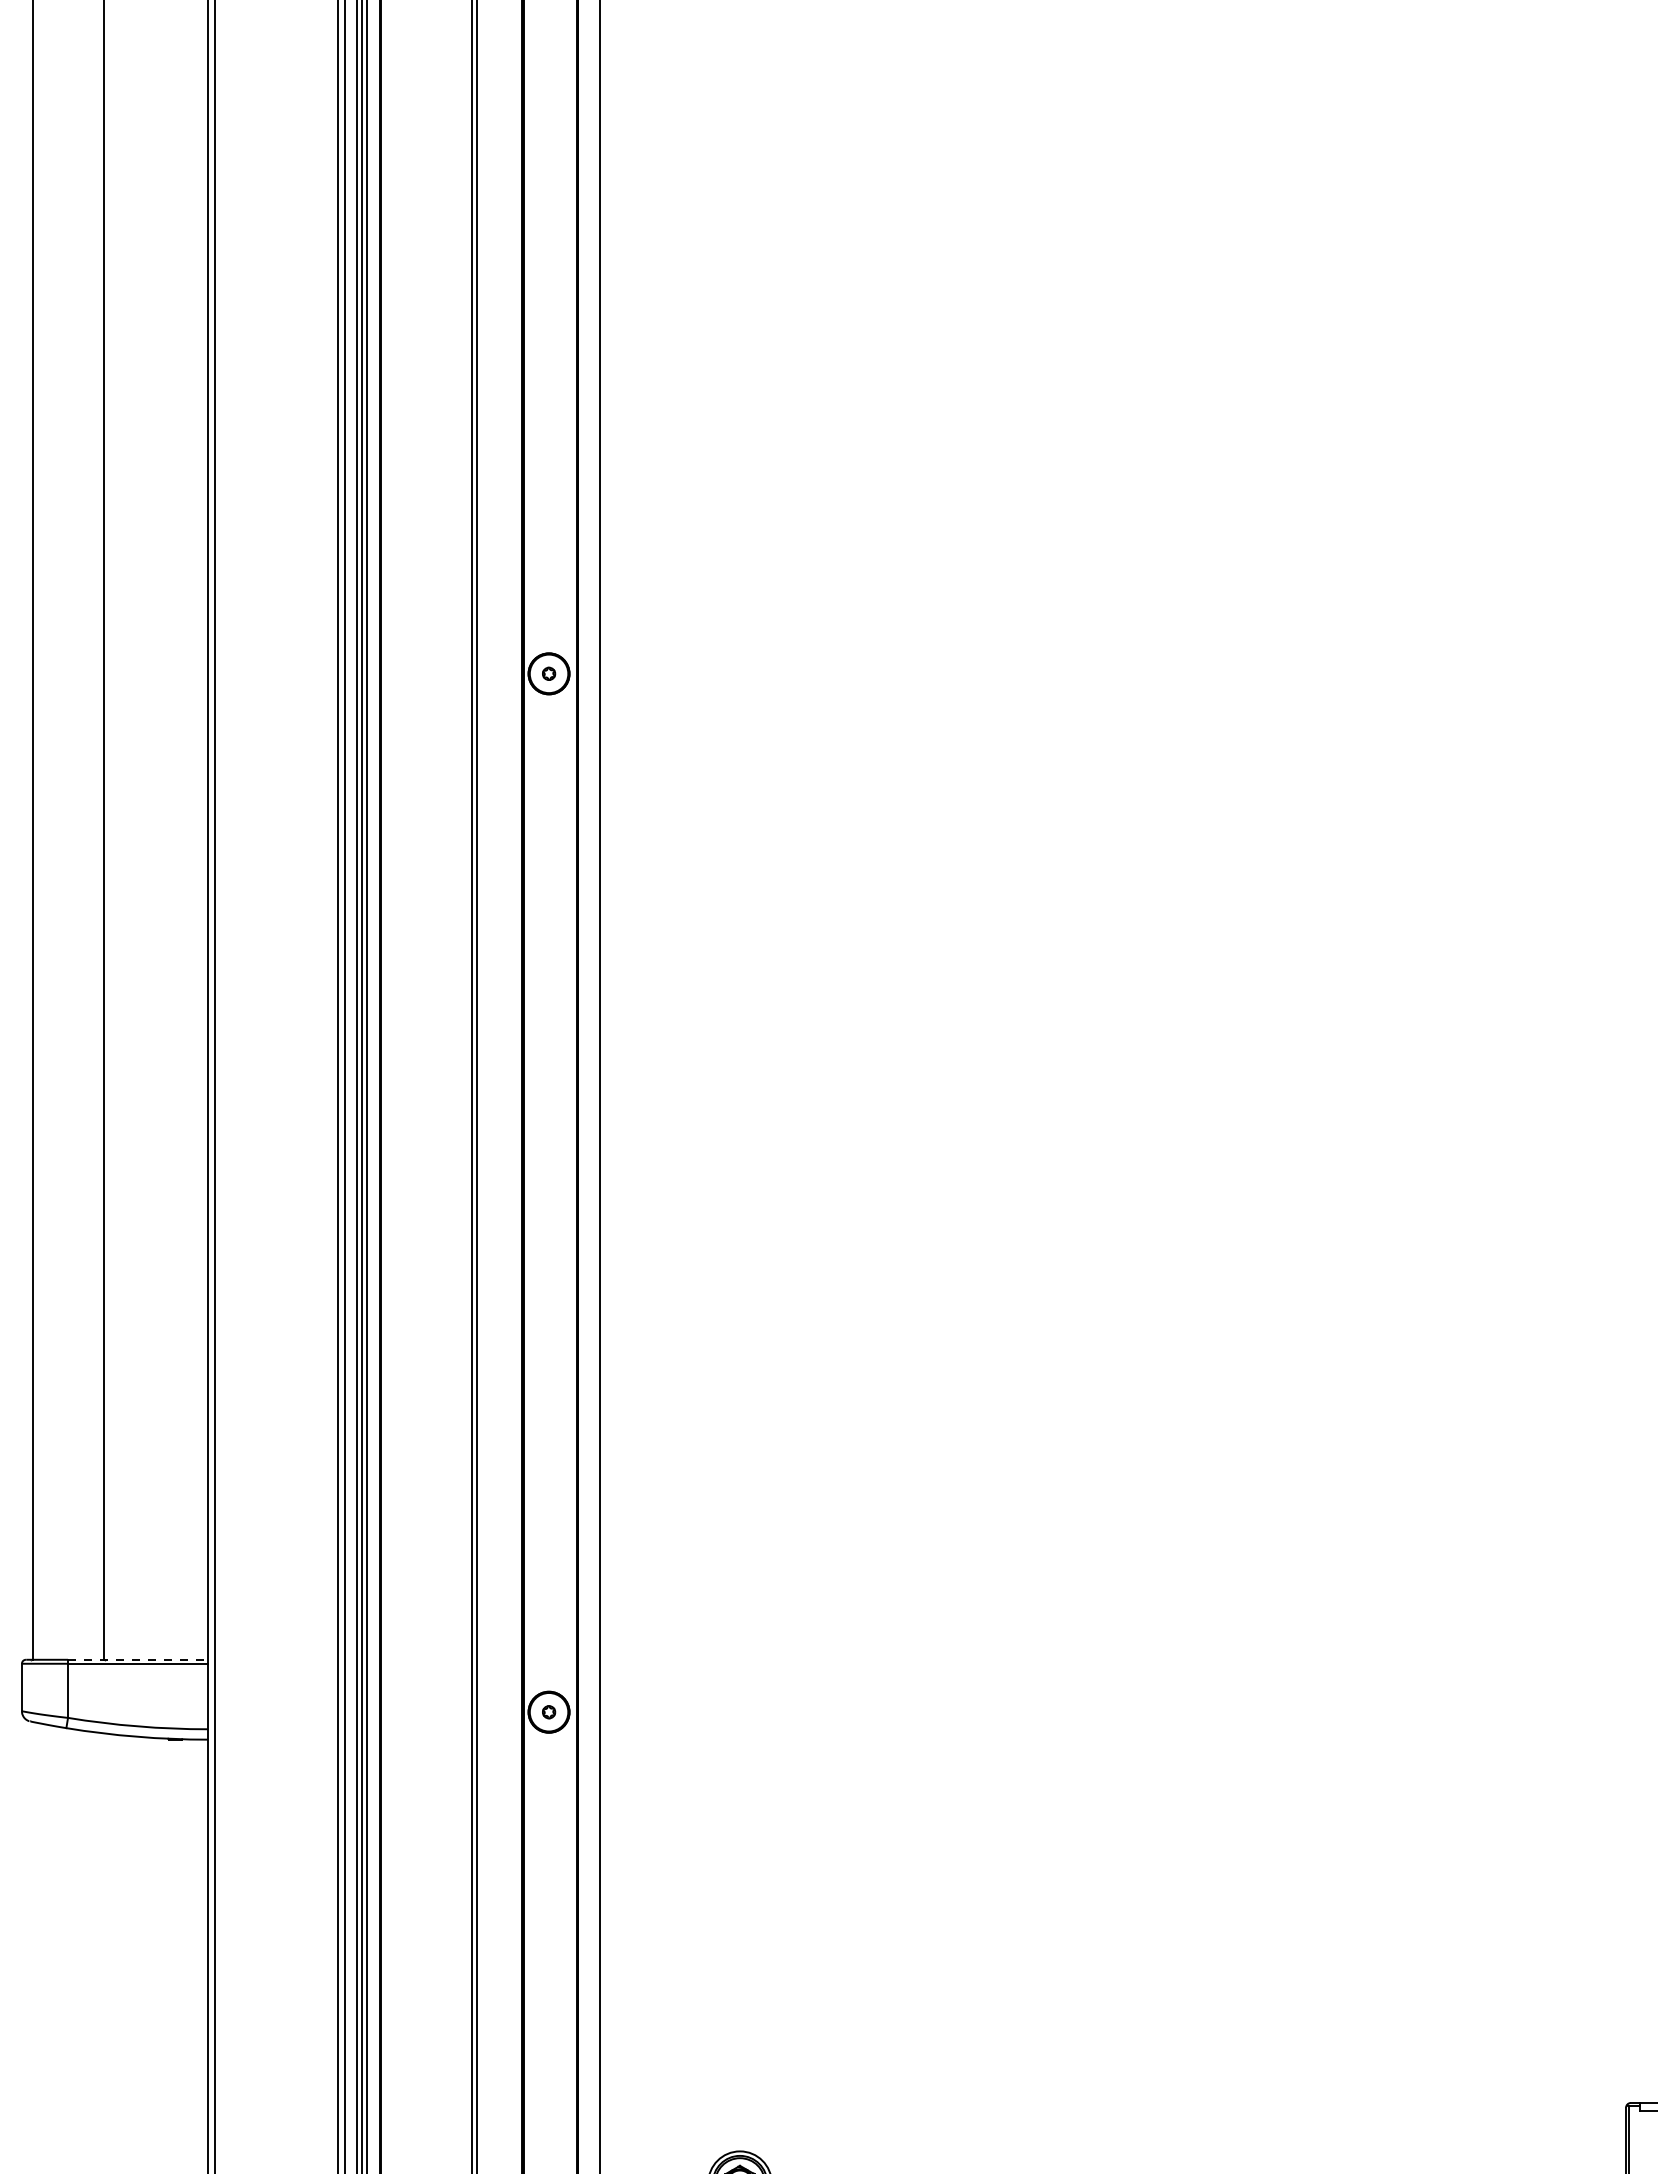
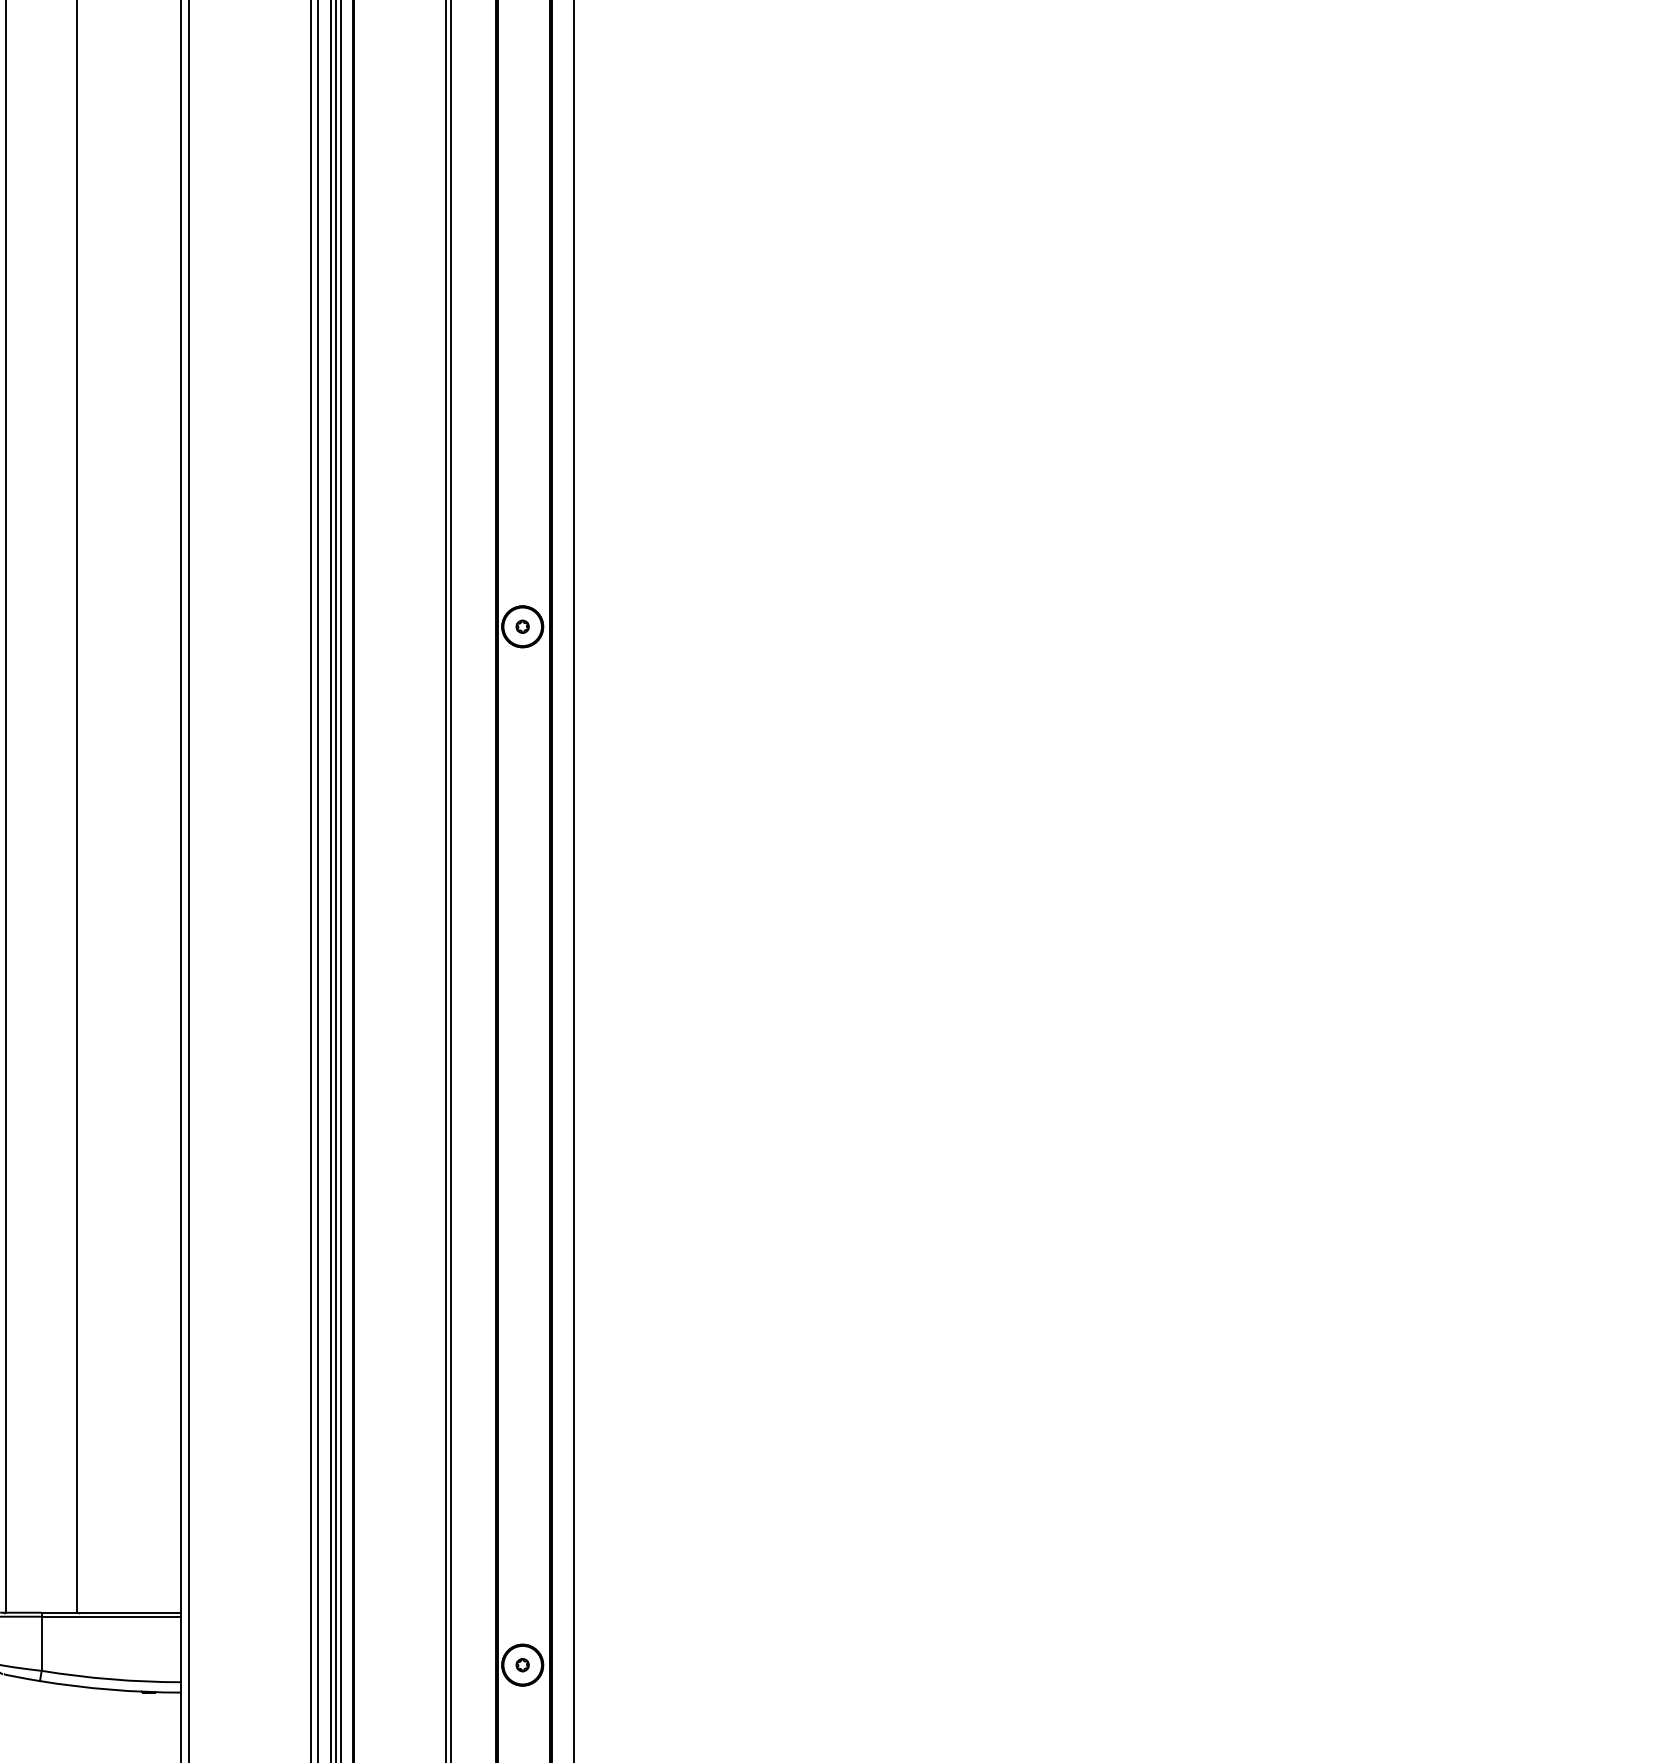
line: (137, 1659) -> (111, 1612), dashed -> solid

